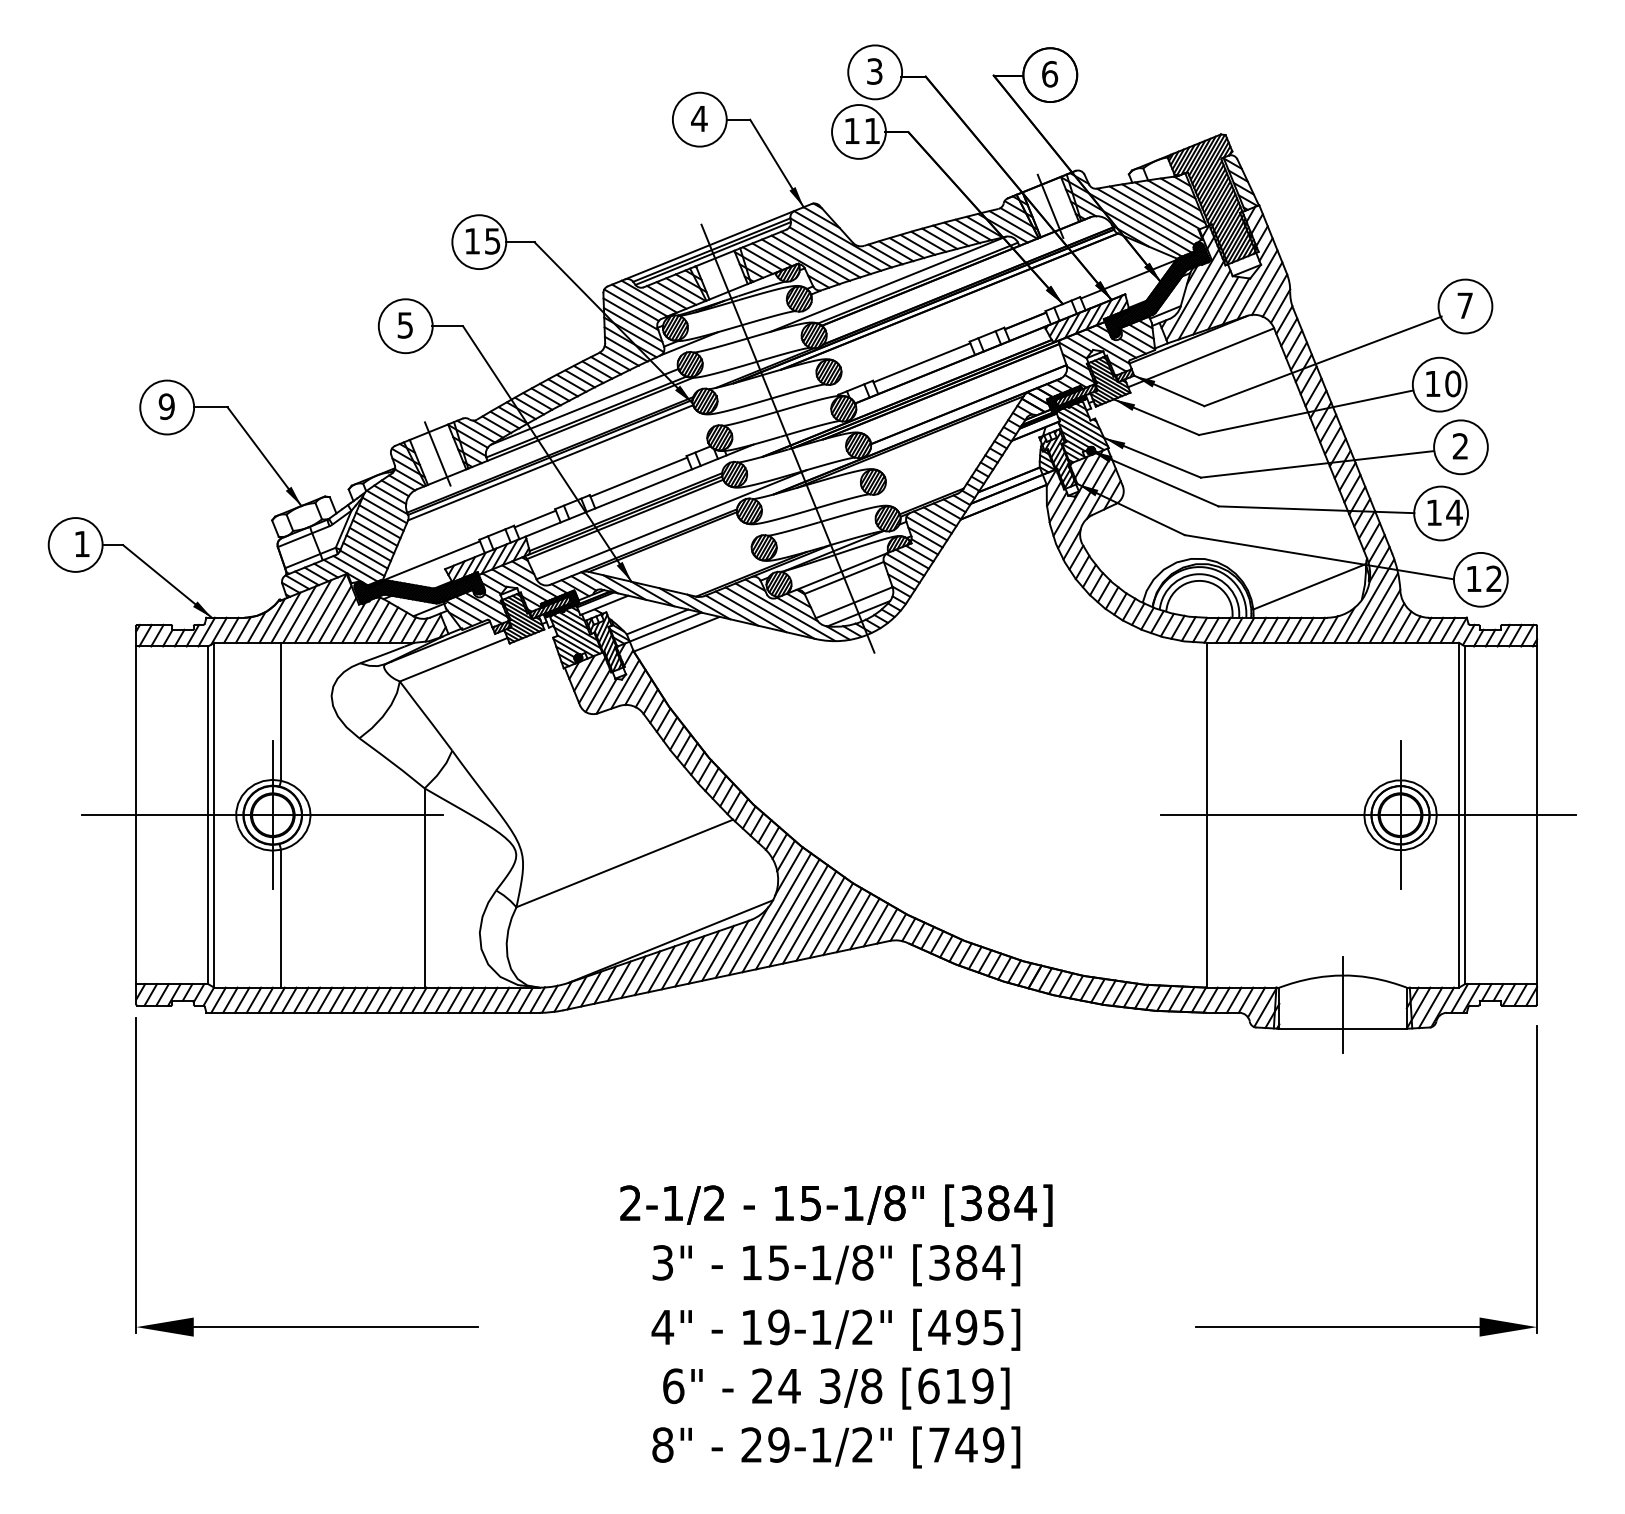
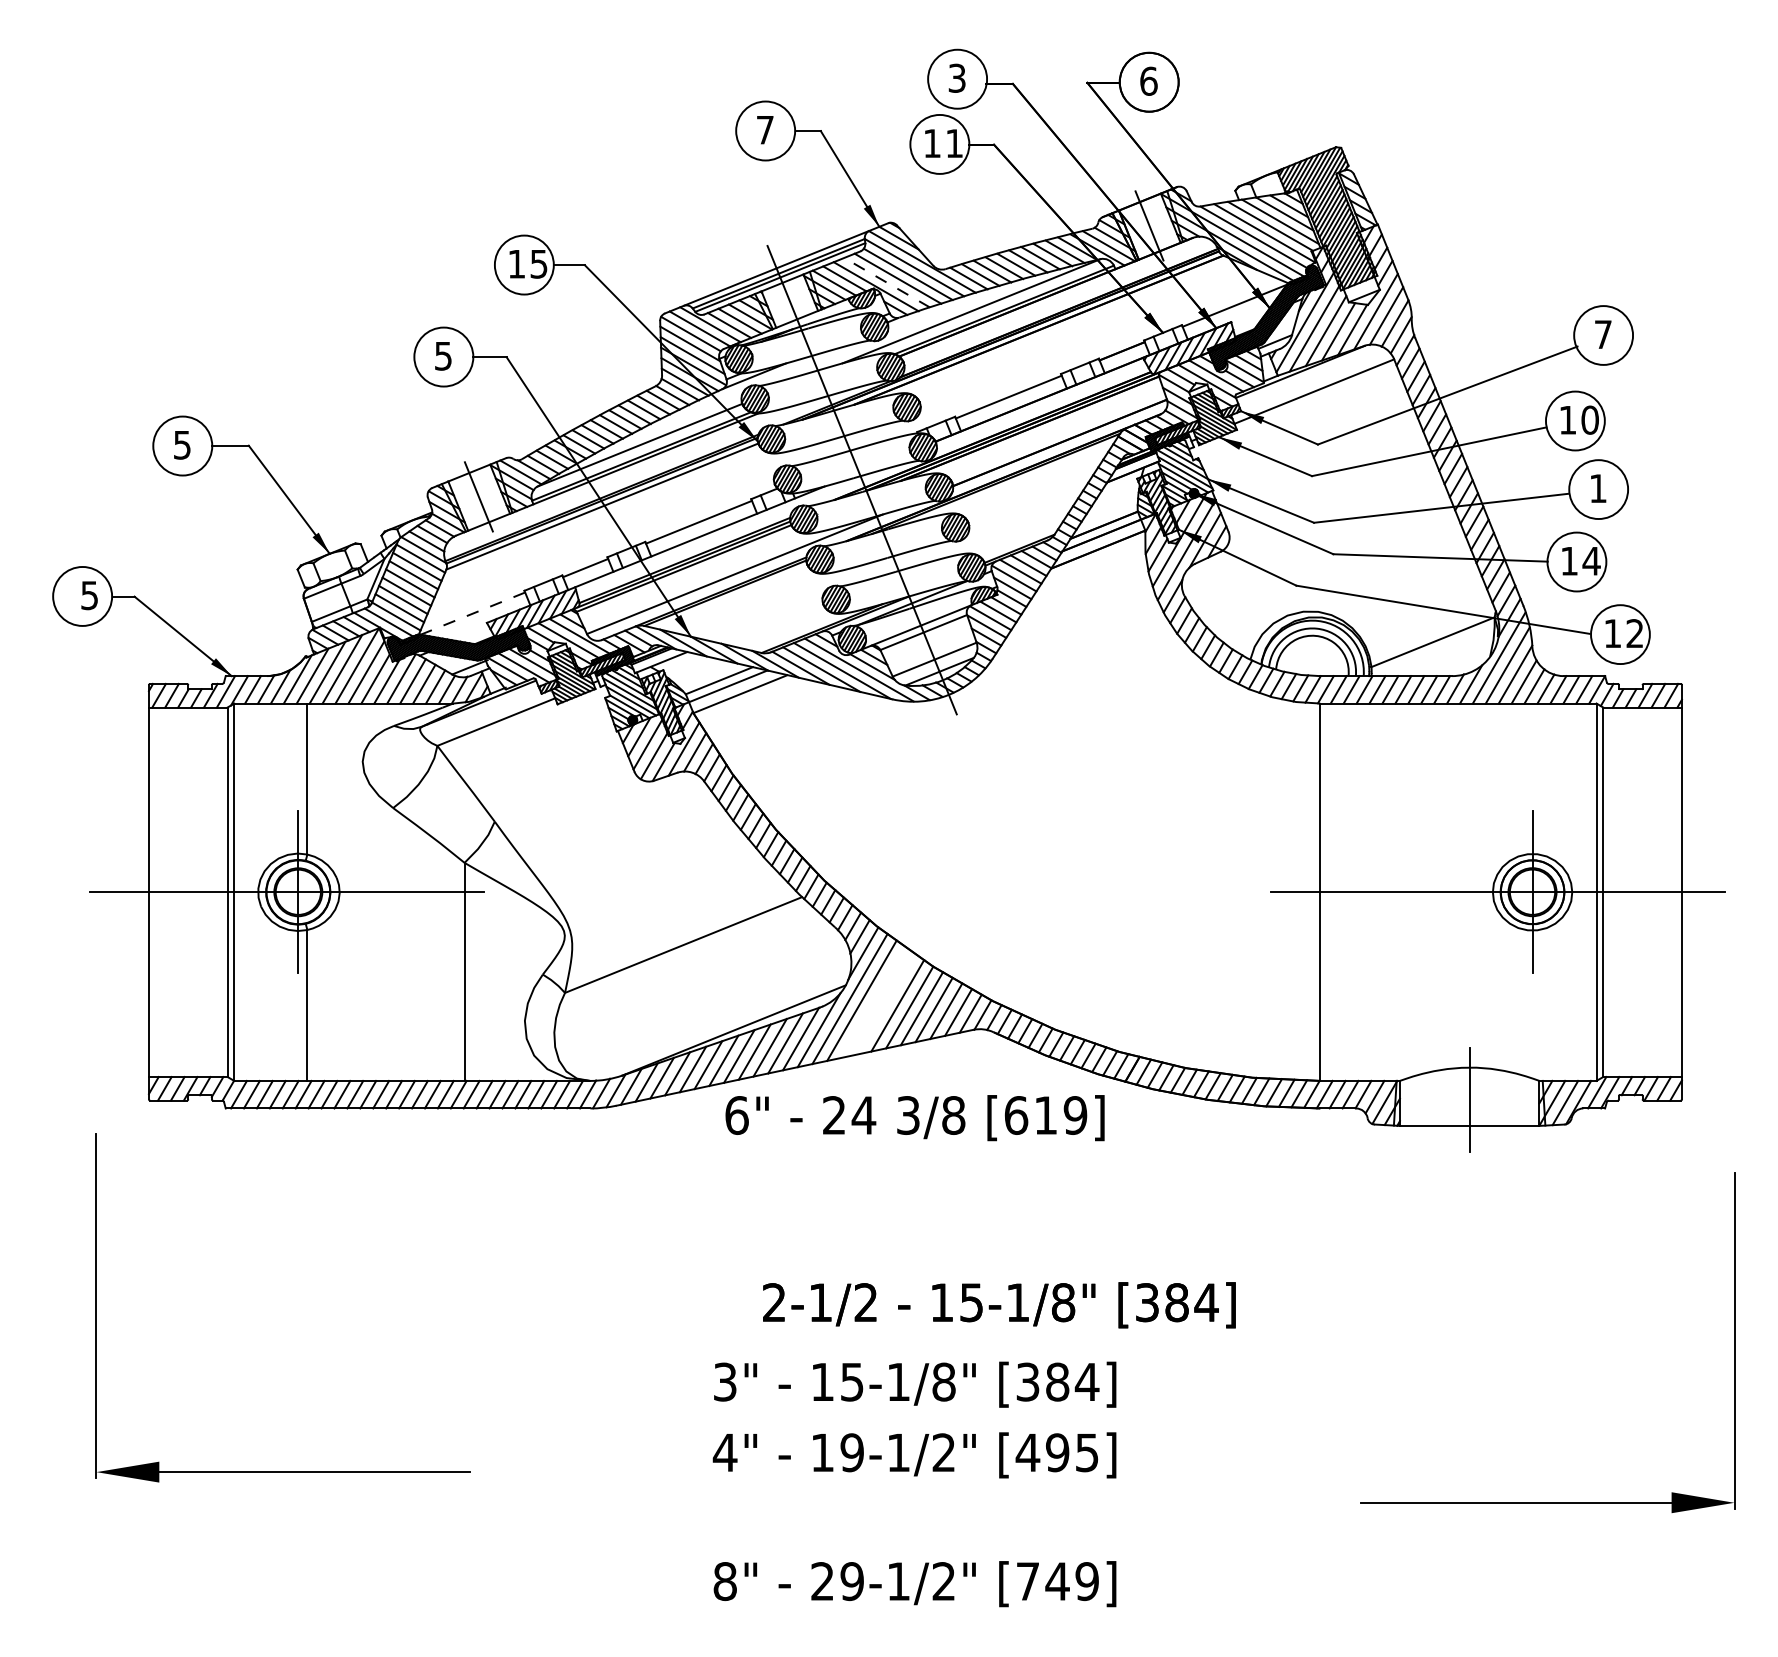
text: (699, 118) -> (765, 129), 4 -> 7
line: (810, 258) -> (886, 282), solid -> dashed
text: (166, 406) -> (182, 444), 9 -> 5
text: (1459, 446) -> (1597, 488), 2 -> 1
text: (81, 544) -> (88, 595), 1 -> 5
line: (431, 560) -> (472, 613), solid -> dashed
line: (798, 915) -> (873, 1001), removed
line: (809, 917) -> (885, 1004), removed
text: (836, 1205) -> (999, 1305), moved
part: (306, 1326) -> (282, 1471), moved
part: (1366, 1326) -> (1547, 1502), moved
text: (836, 1388) -> (915, 1117), moved

